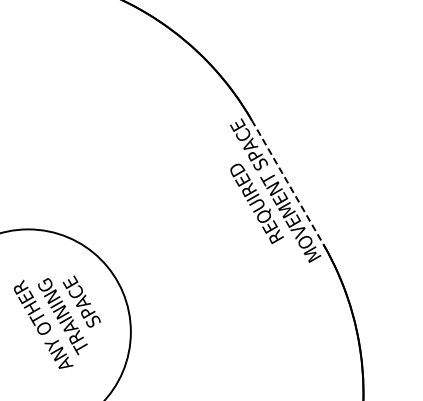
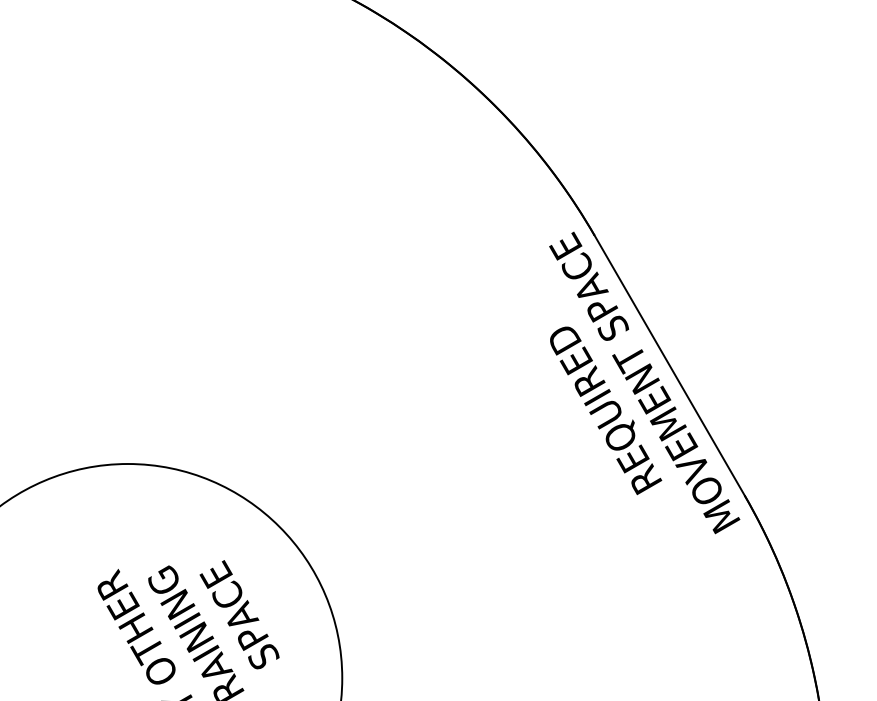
line: (287, 182) -> (669, 365), dashed -> solid

